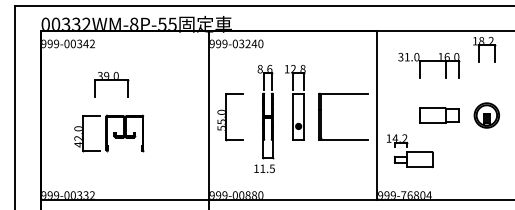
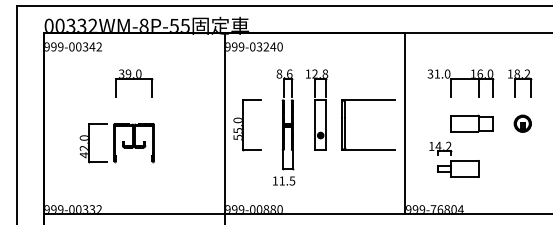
part: (484, 49) -> (520, 82), moved
part: (429, 65) -> (461, 82), moved
part: (111, 84) -> (133, 82), moved
part: (486, 115) -> (522, 123), size x0.62
part: (410, 151) -> (454, 160), moved

